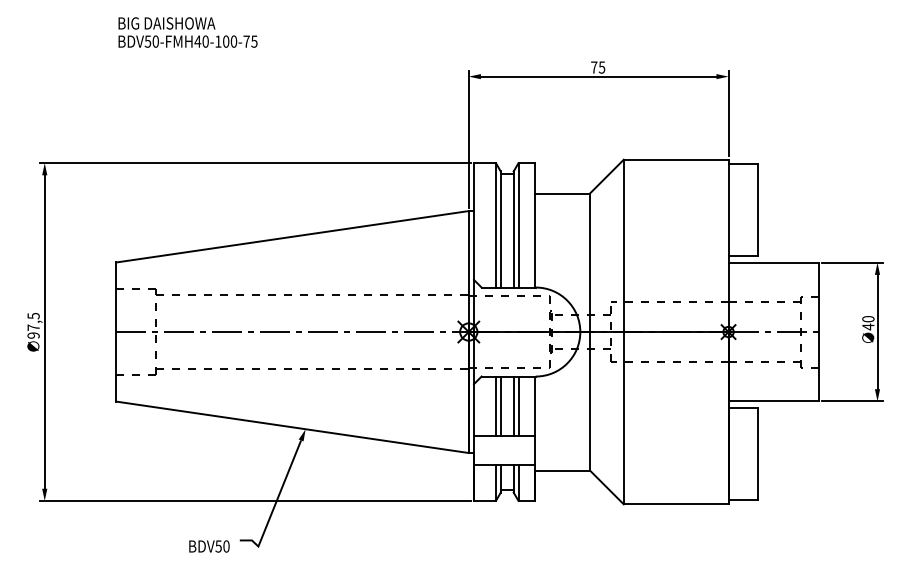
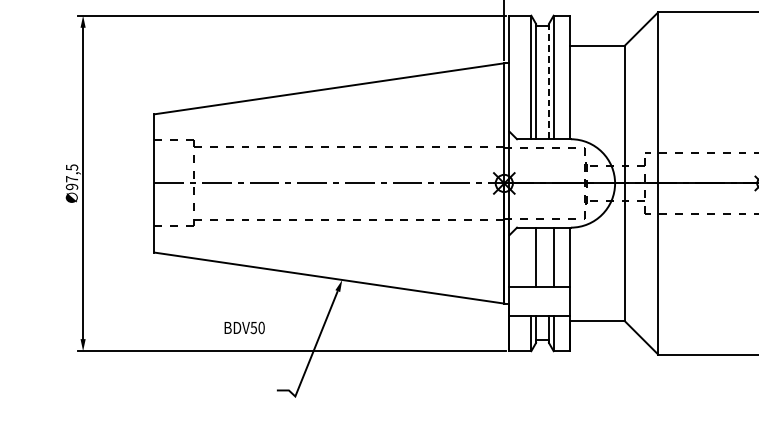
line: (513, 228) -> (548, 80), solid -> dashed
line: (496, 405) -> (531, 256), removed
line: (513, 405) -> (548, 256), removed
text: (209, 546) -> (244, 327), moved

